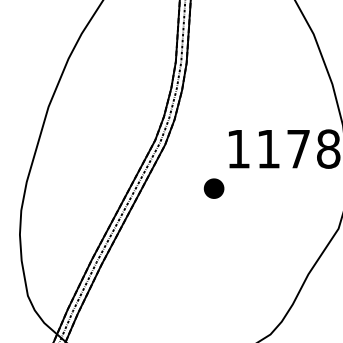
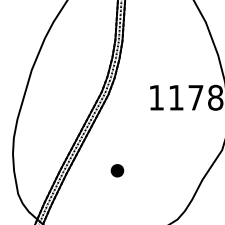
part: (214, 188) -> (117, 170), moved

